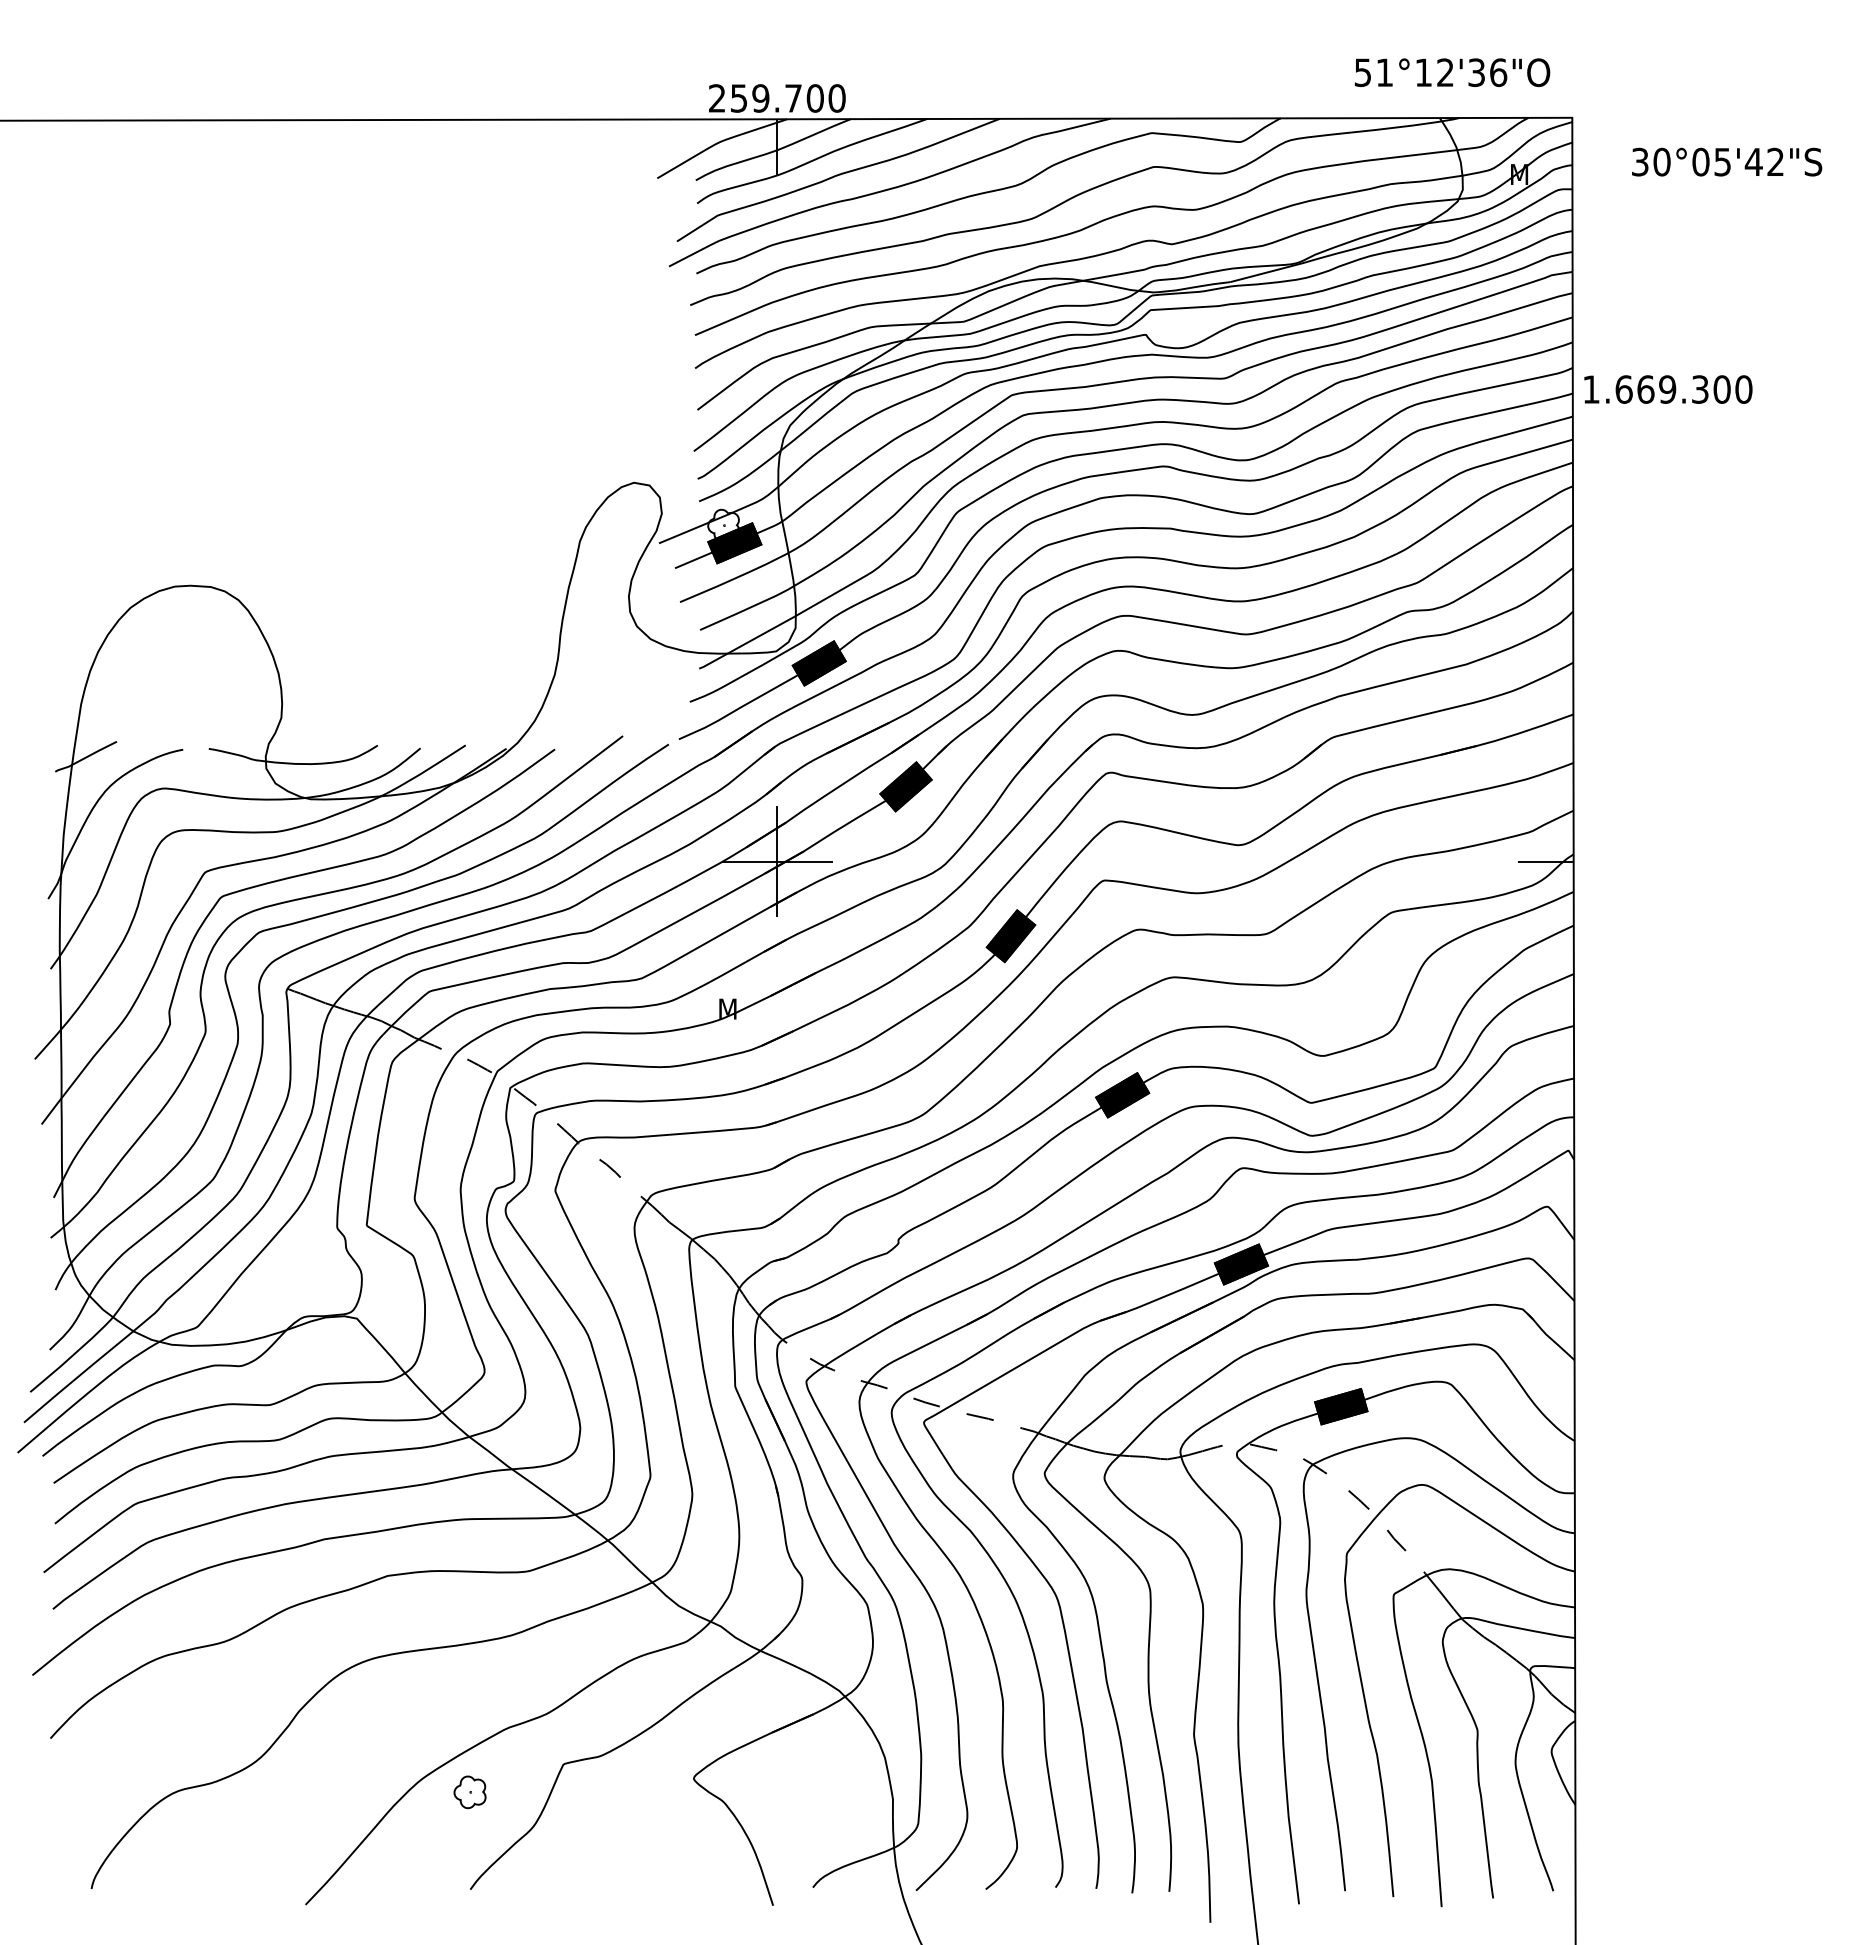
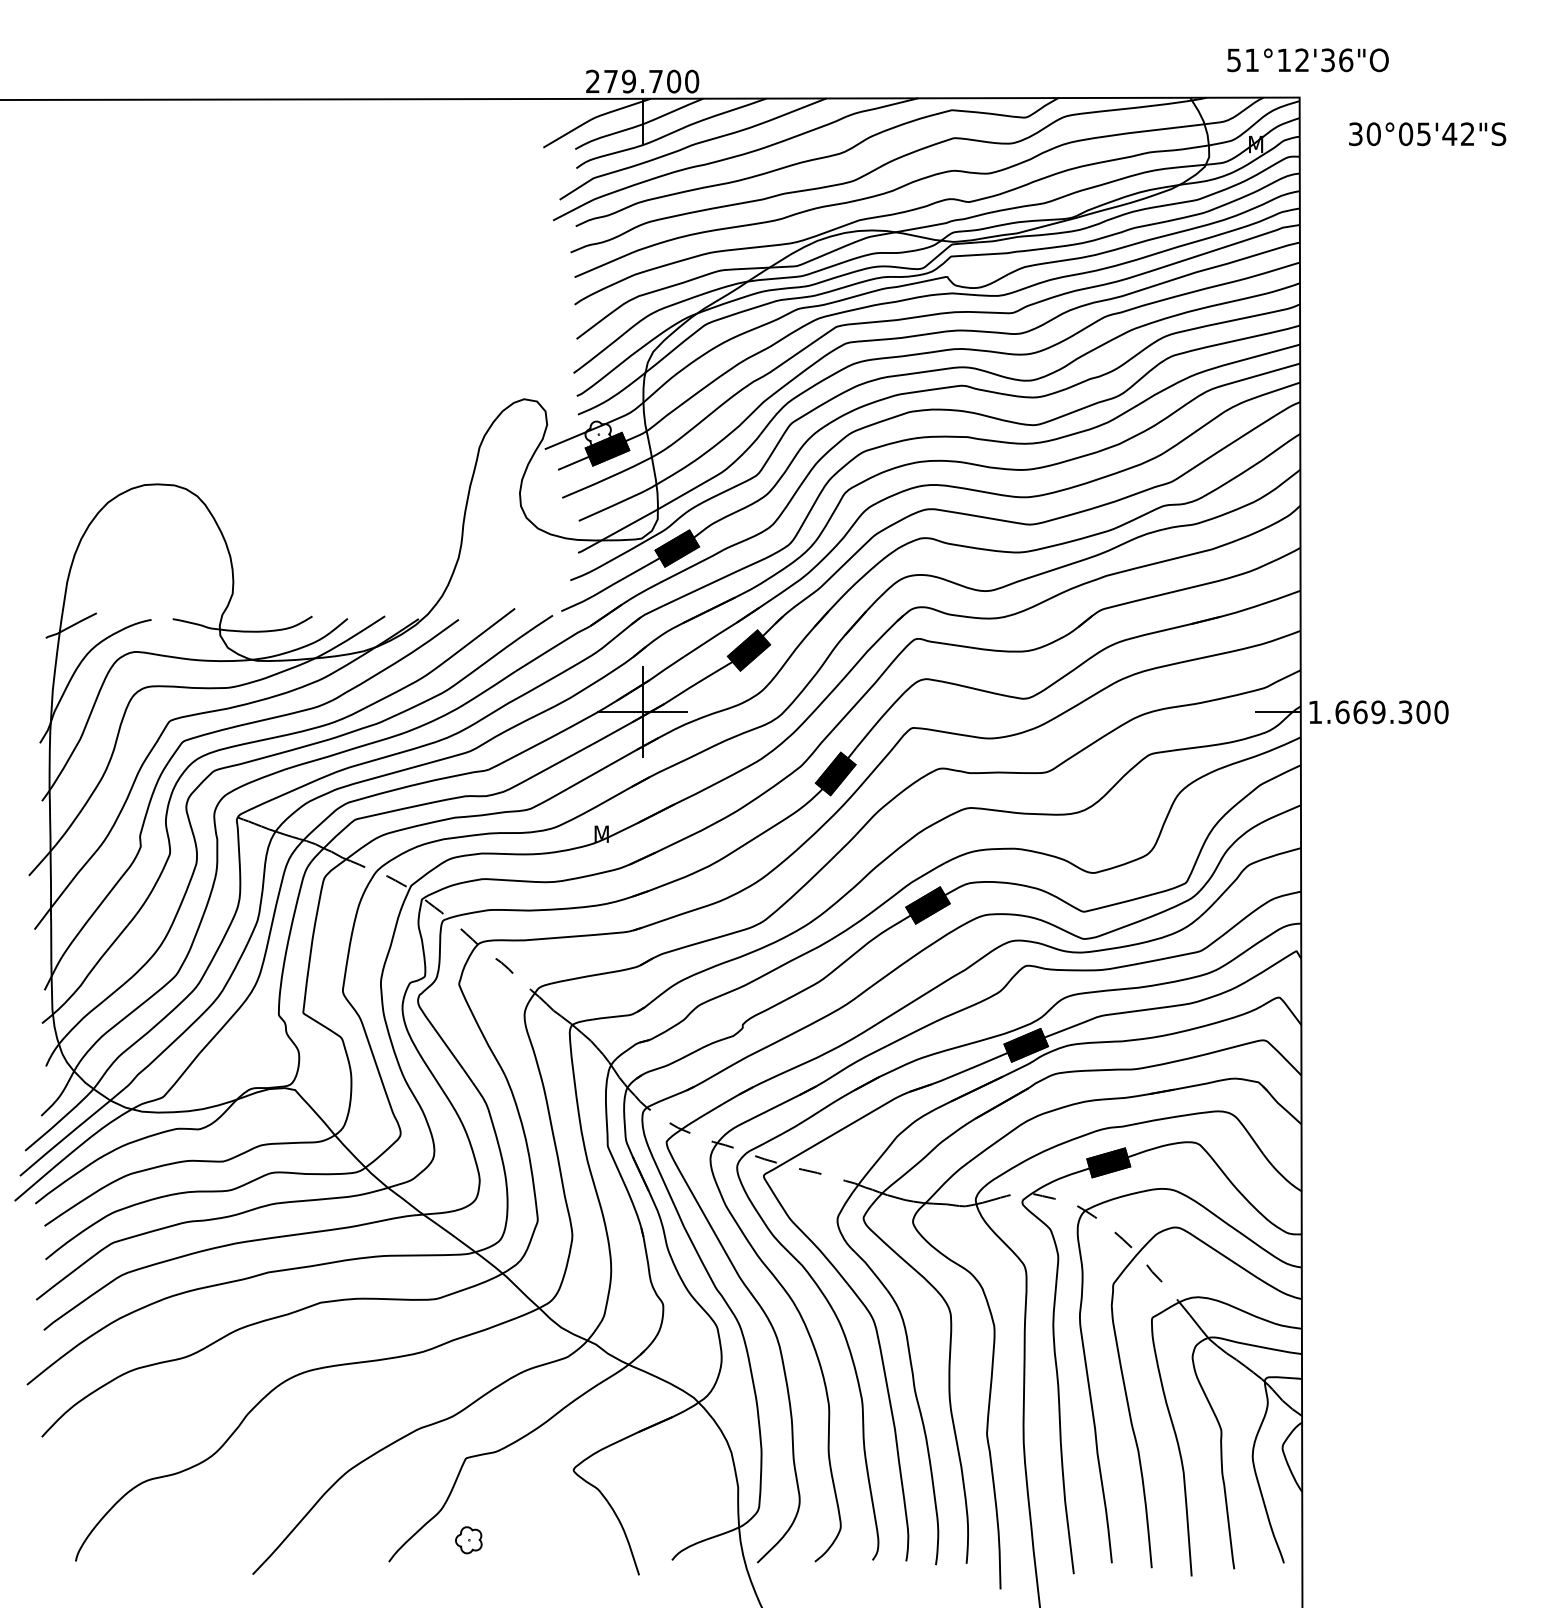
text: (1452, 72) -> (1308, 60), moved
text: (739, 98) -> (611, 81), 259.700 -> 279.700
text: (1668, 389) -> (1379, 712), moved
part: (469, 1792) -> (468, 1540), moved

